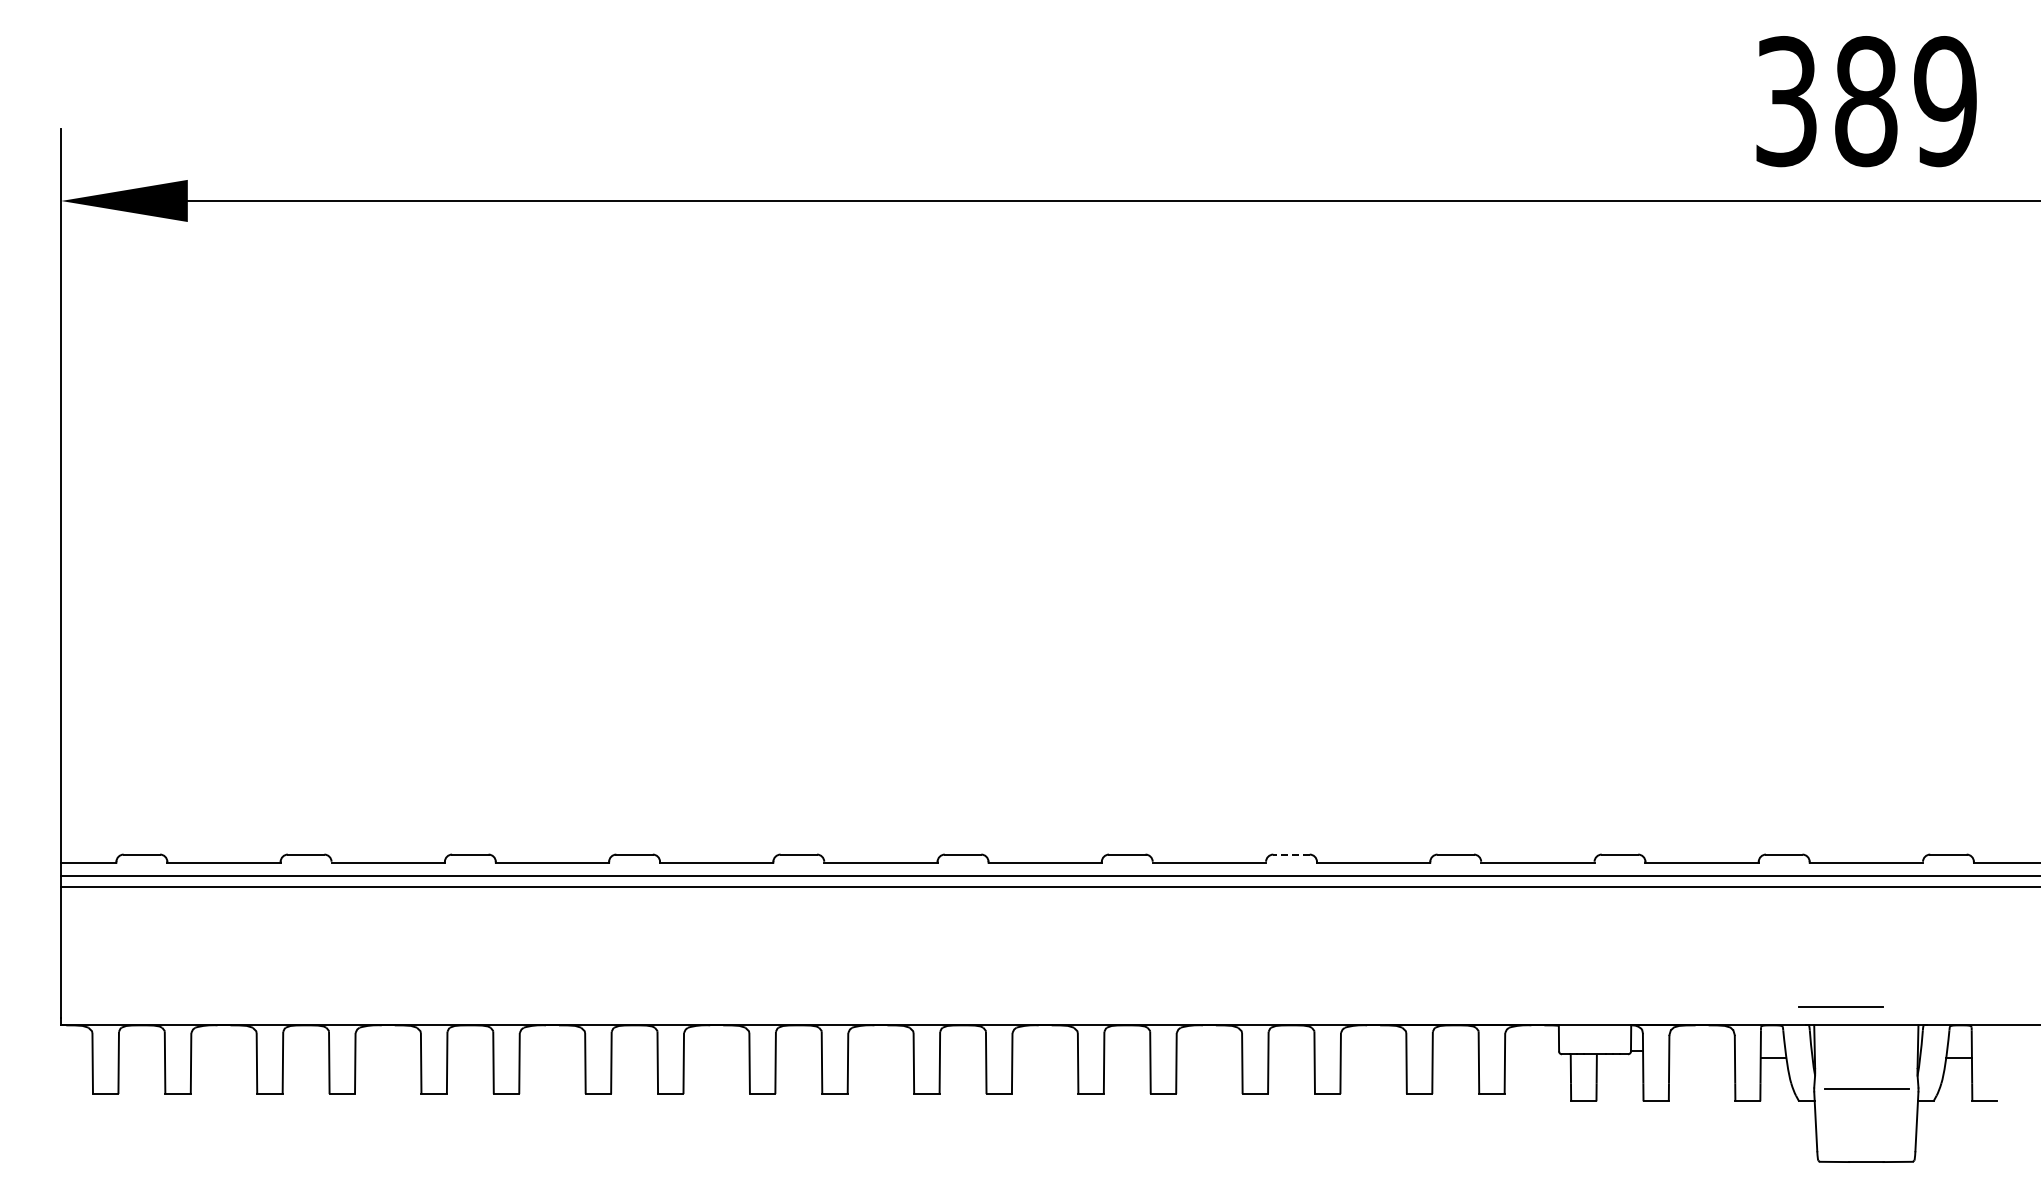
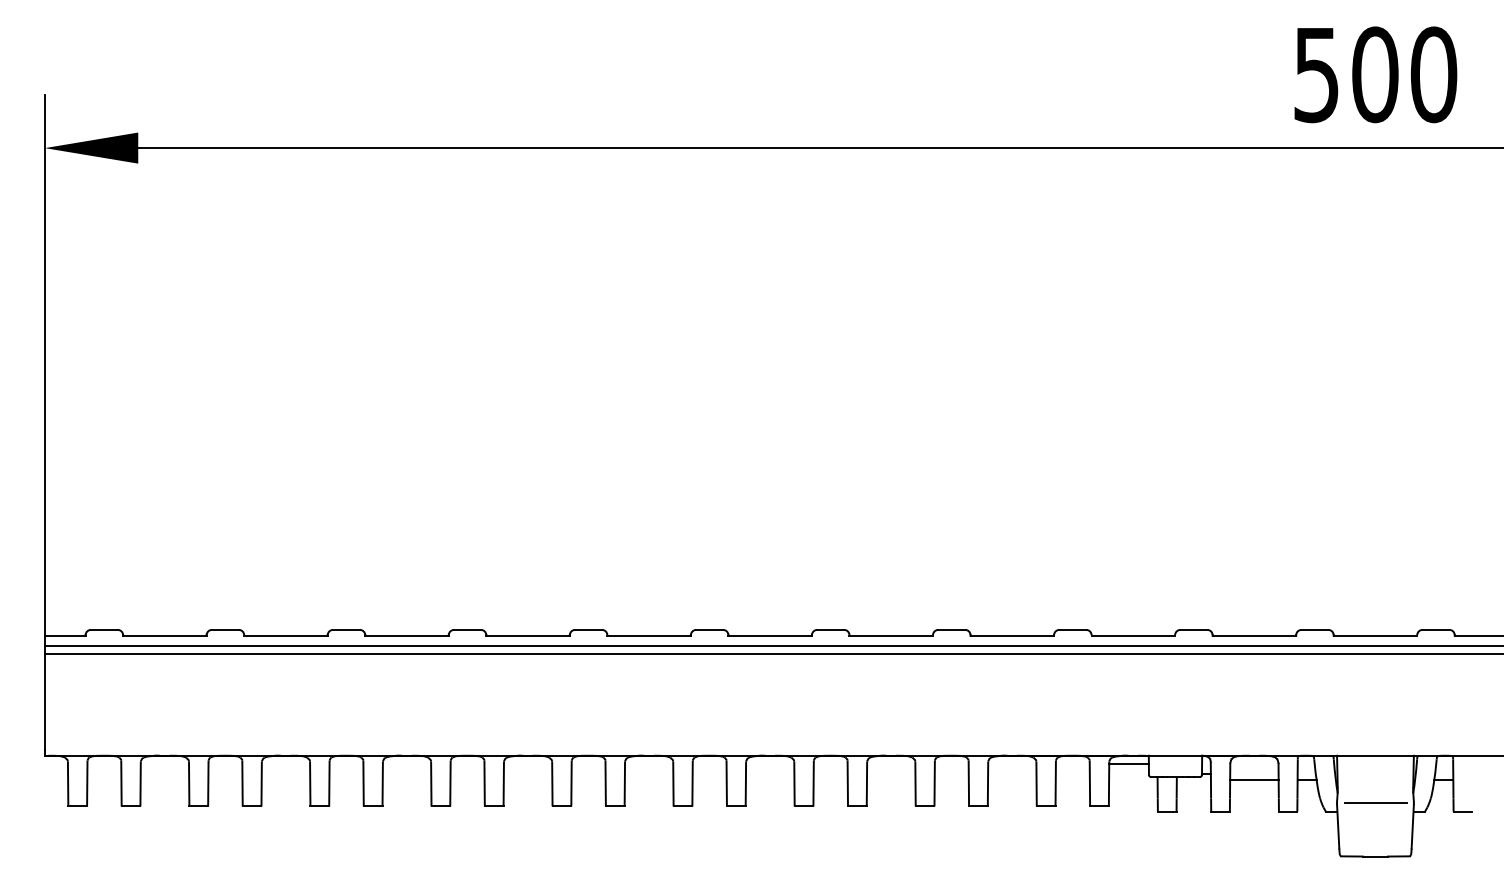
text: (1866, 101) -> (1375, 74), 389 -> 500
line: (1291, 854) -> (951, 629), dashed -> solid
line: (1840, 1006) -> (1356, 741), removed
line: (1531, 1036) -> (1128, 763), added
line: (1702, 1057) -> (1254, 779), added

